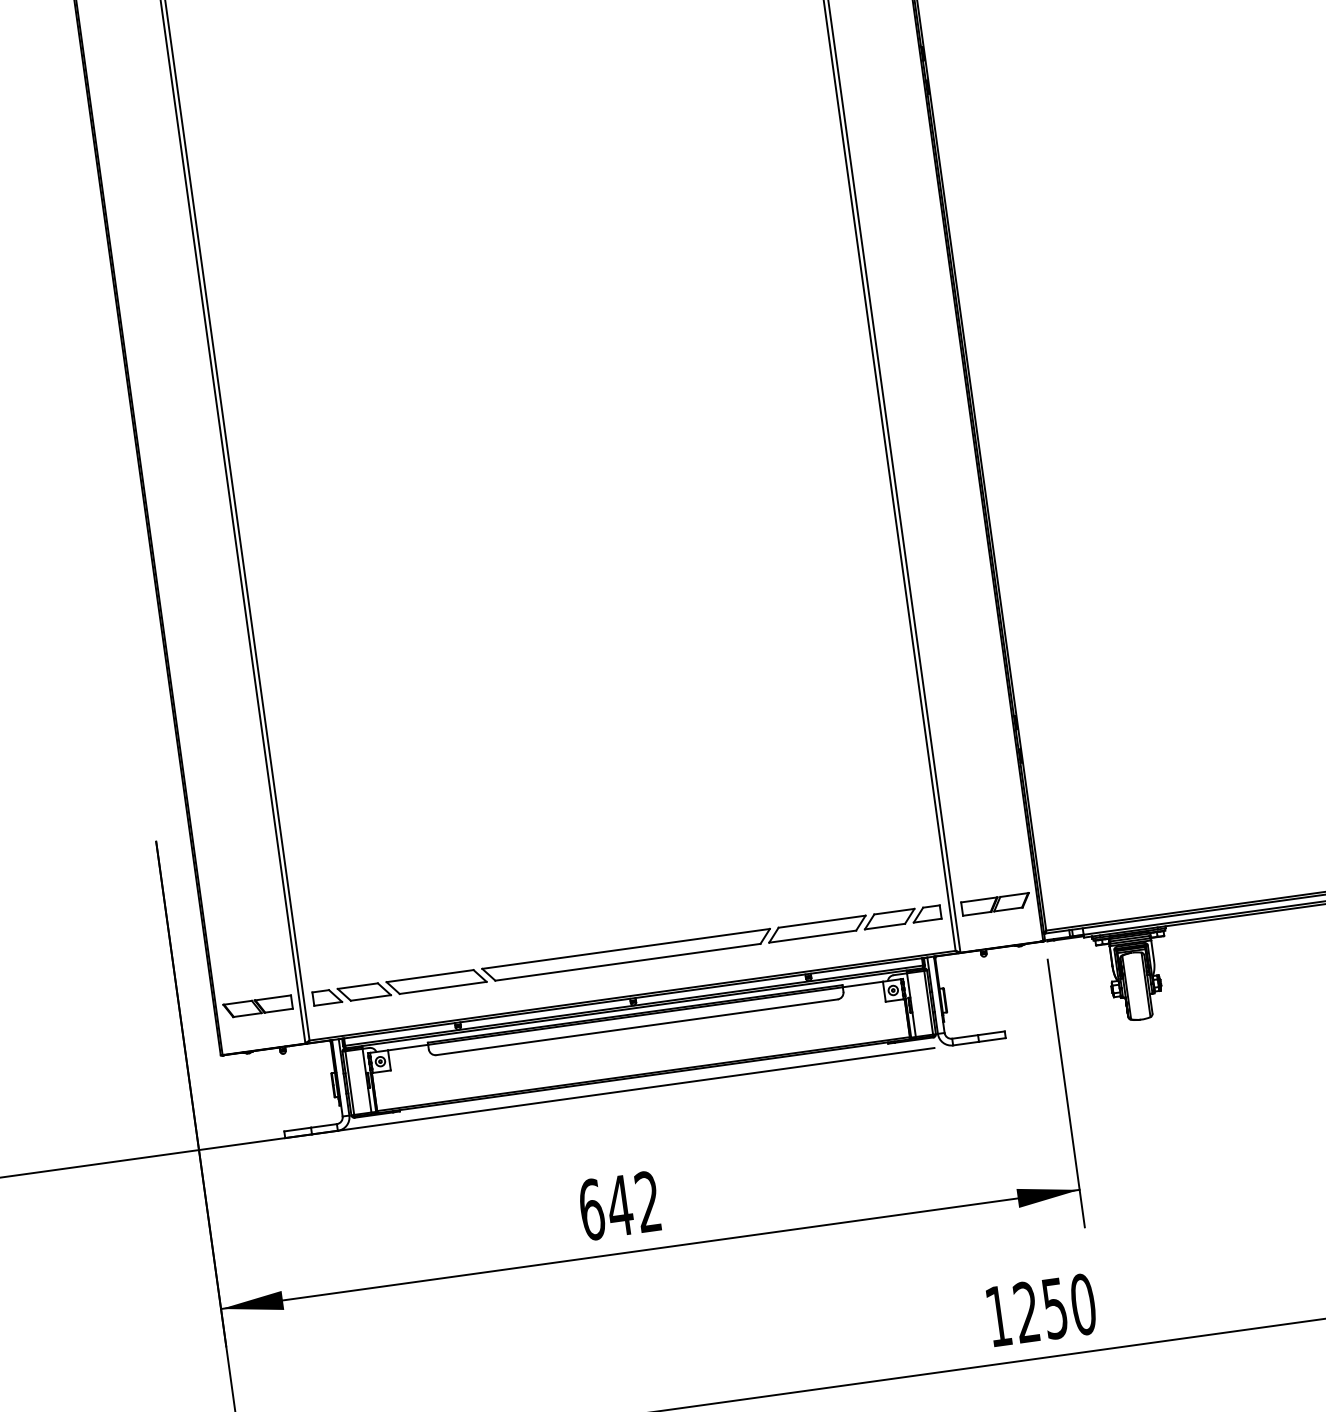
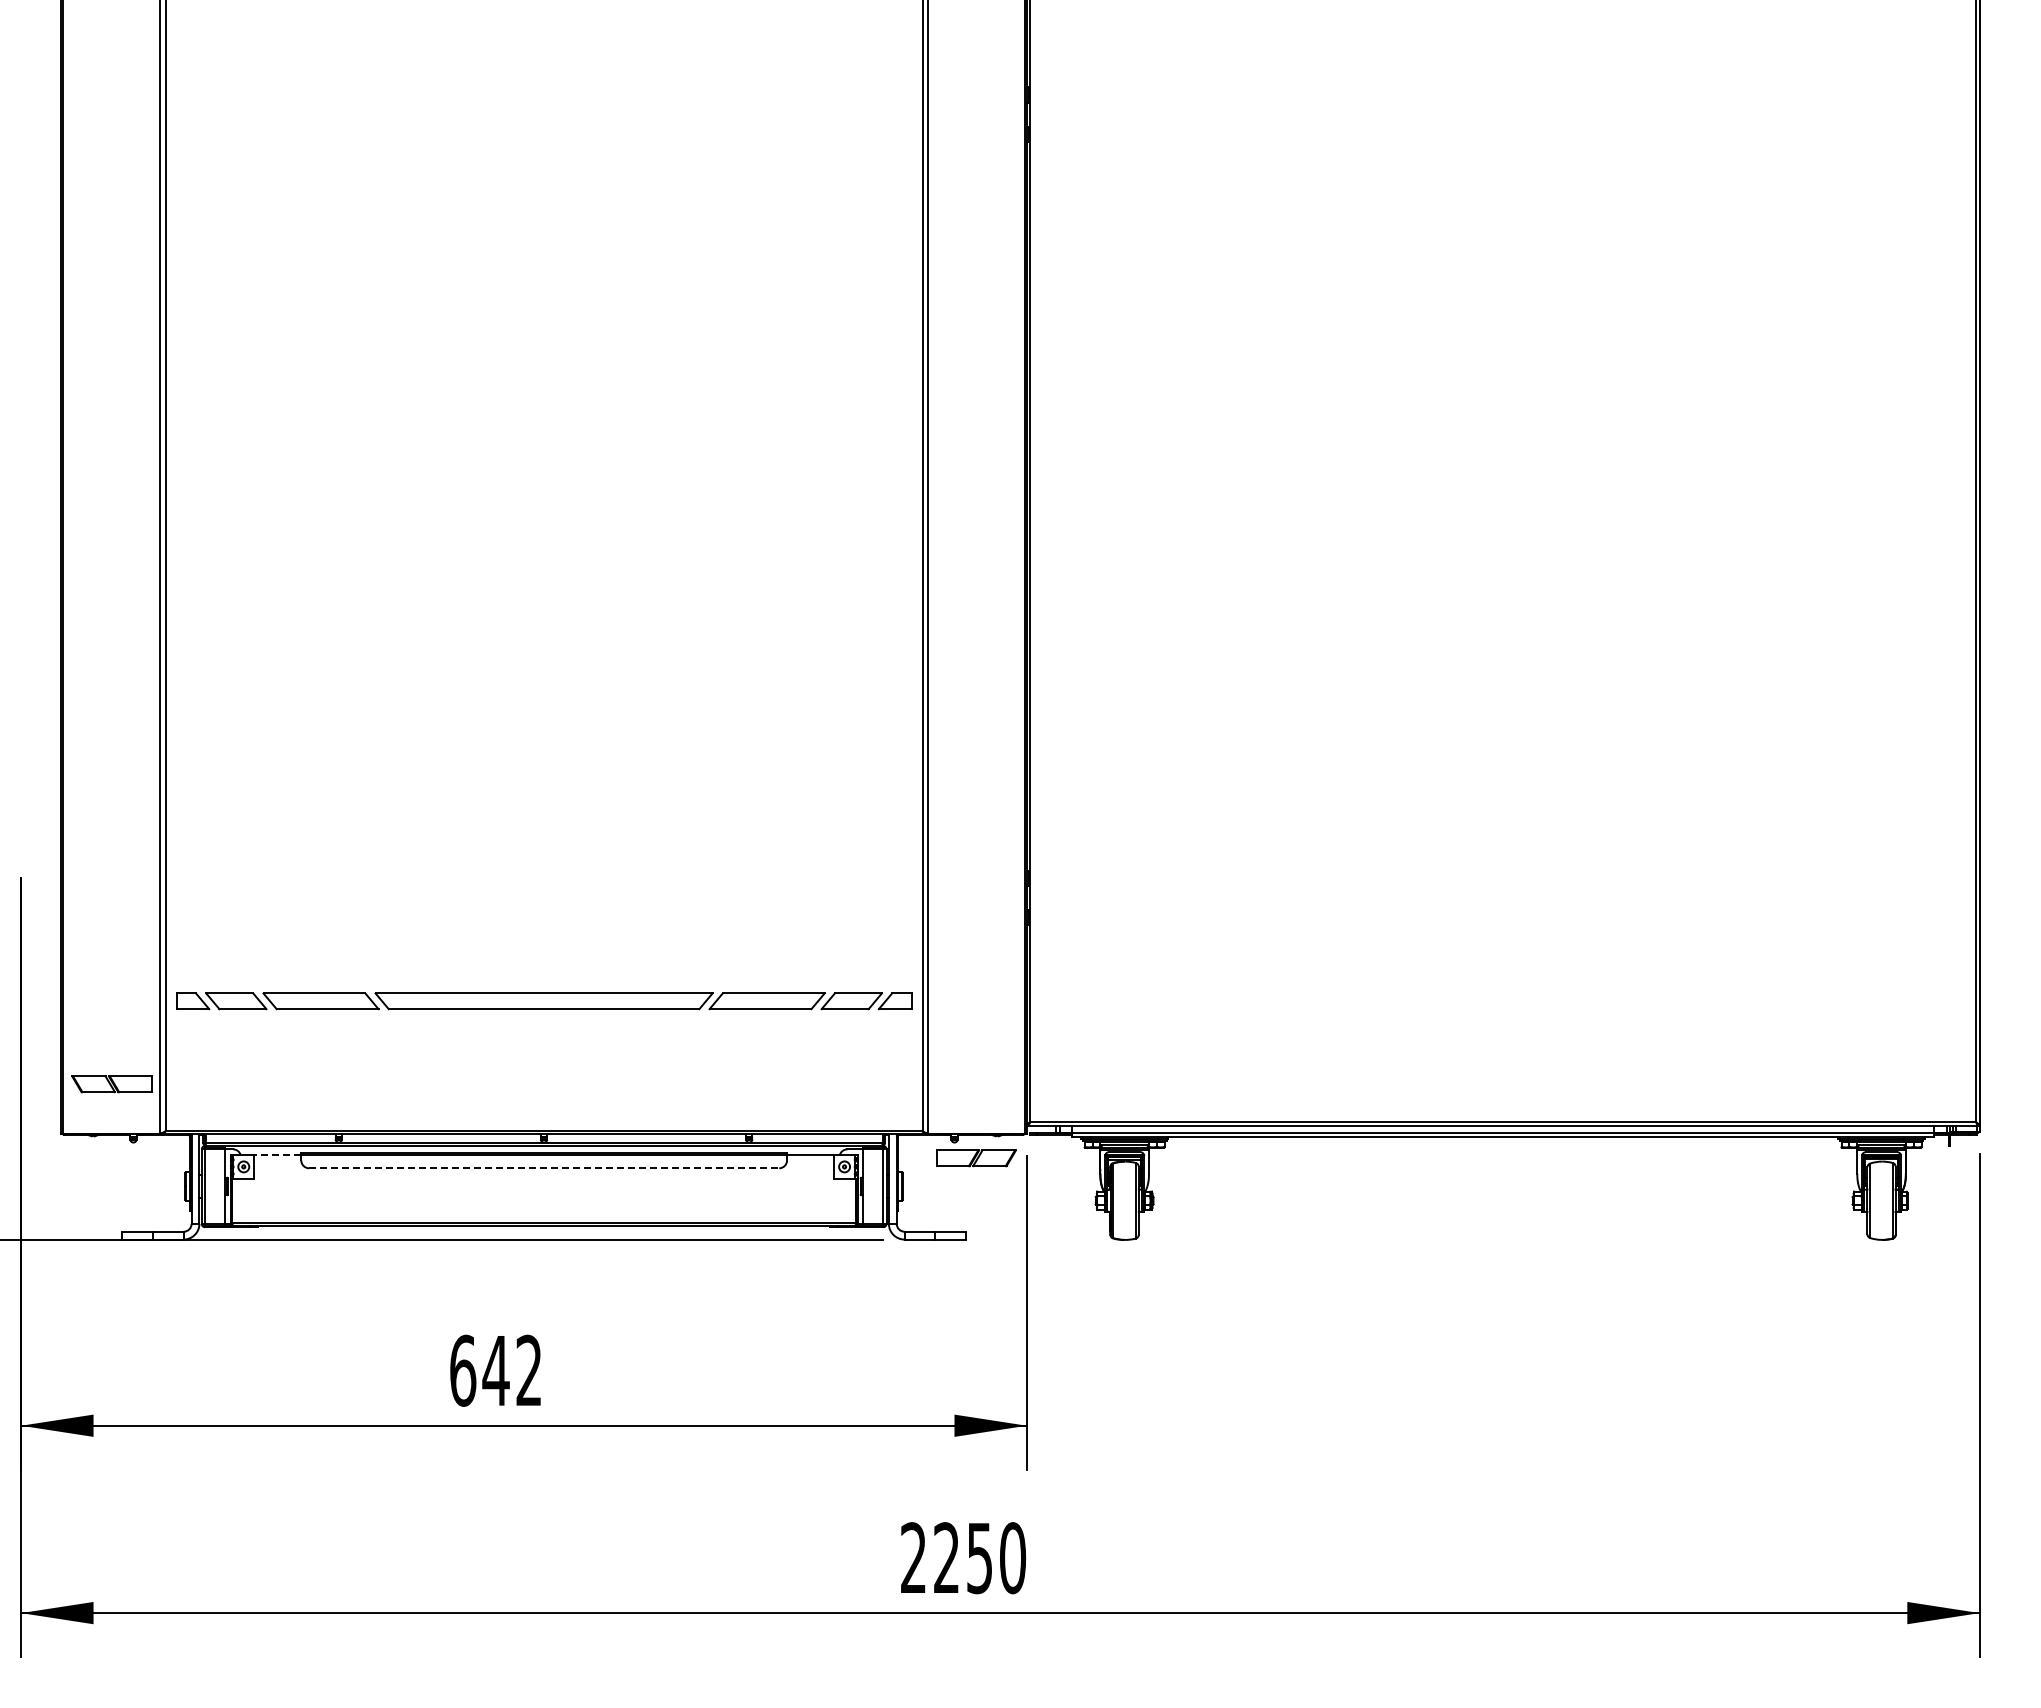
part: (996, 904) -> (976, 1158), moved
part: (627, 955) -> (544, 1001), moved
line: (637, 1027) -> (544, 1168), solid -> dashed
line: (407, 1047) -> (277, 1155), solid -> dashed
text: (998, 1315) -> (913, 1557), 1250 -> 2250

